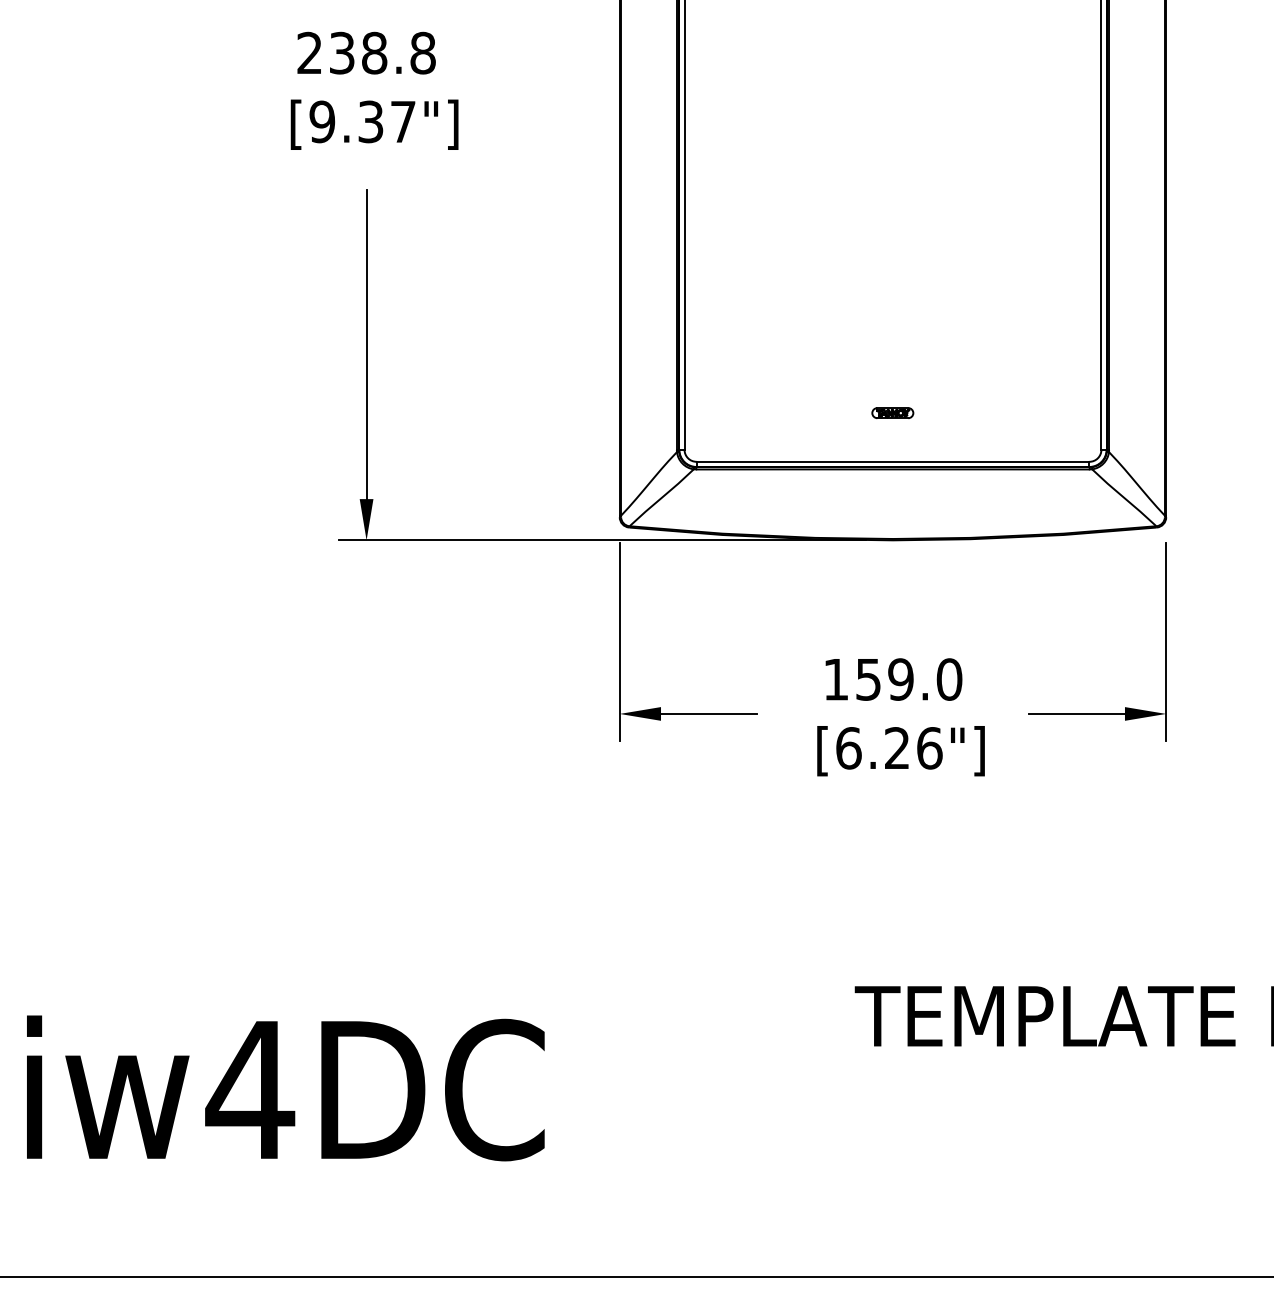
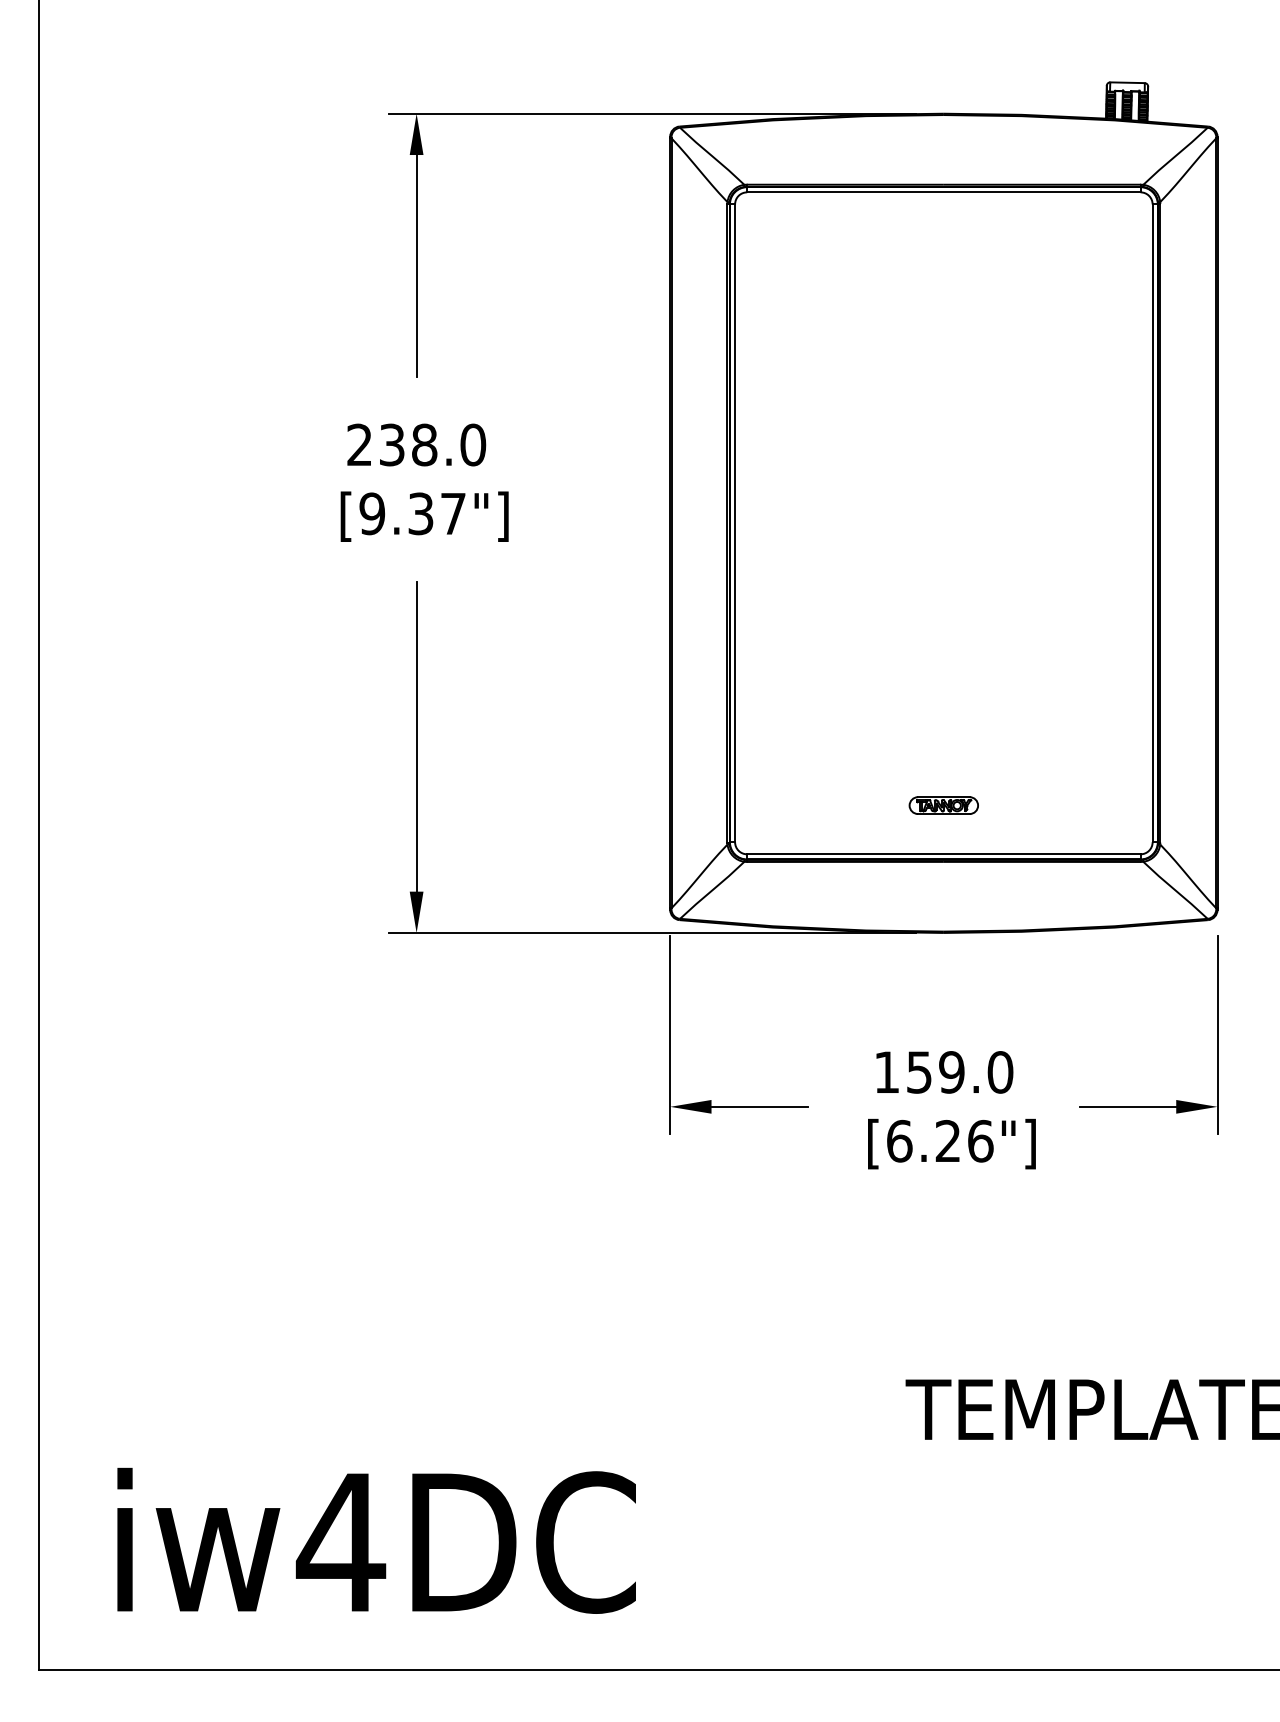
text: (423, 52) -> (473, 444), 238.8 -> 238.0
part: (892, 413) -> (943, 805), size x1.67
text: (285, 1088) -> (376, 1540), moved

